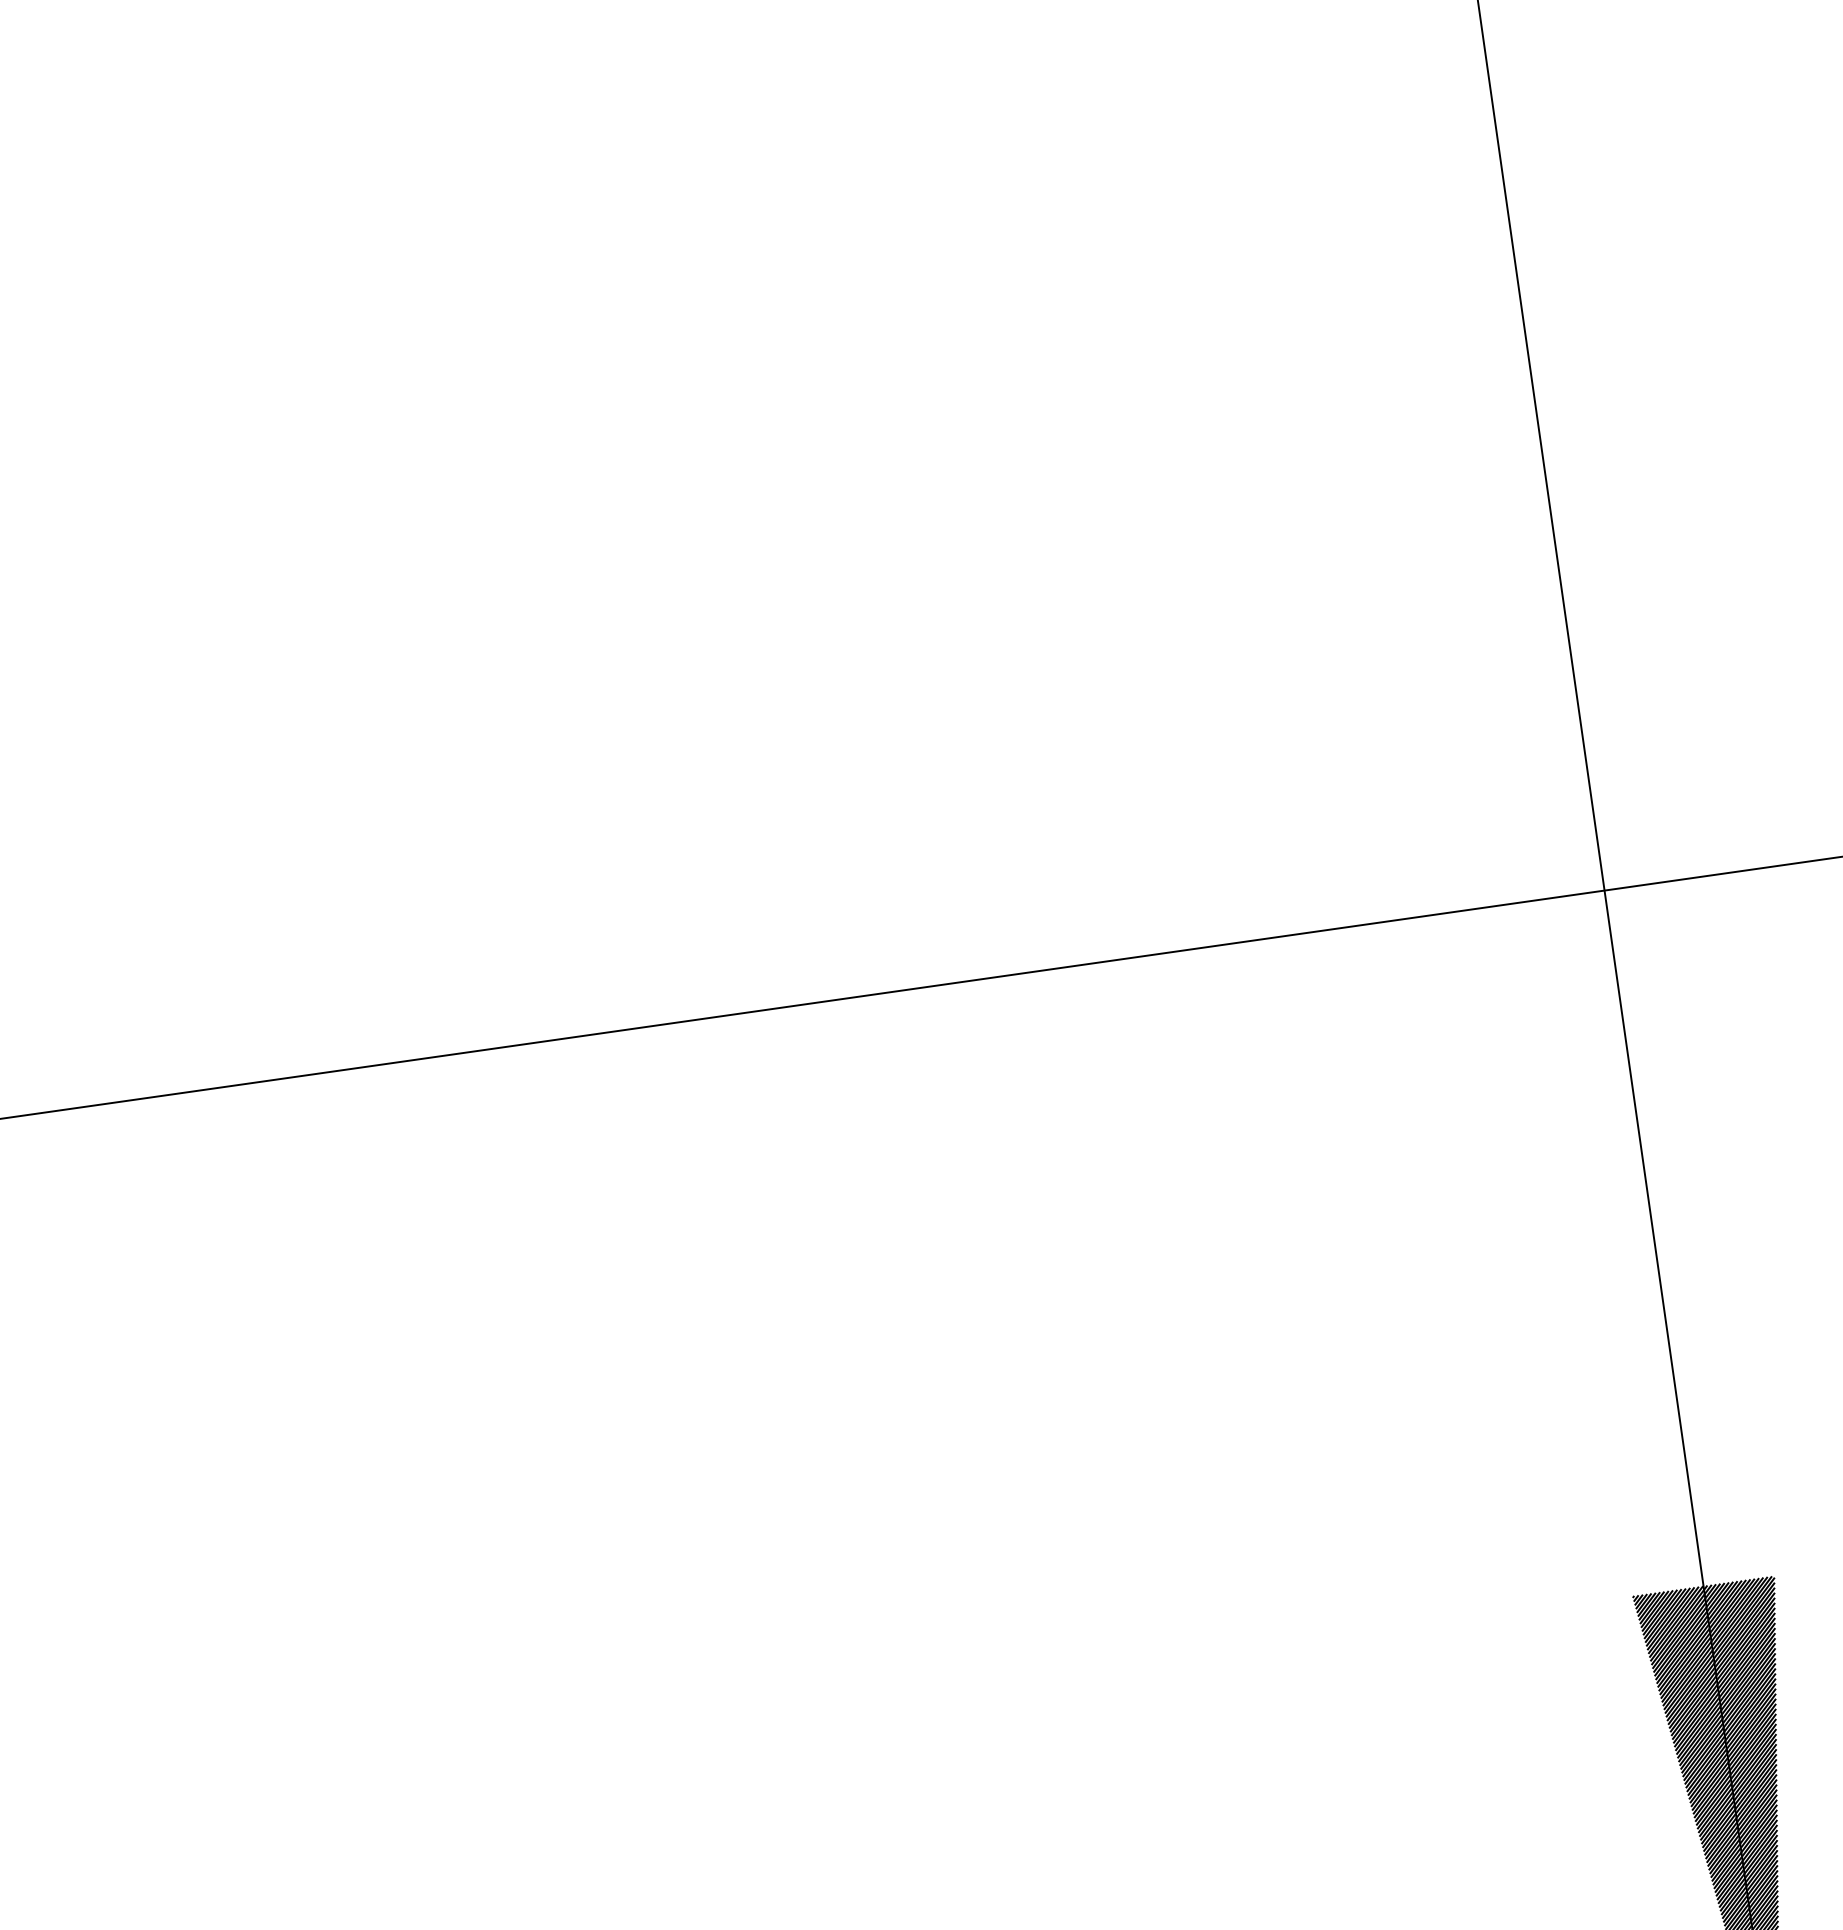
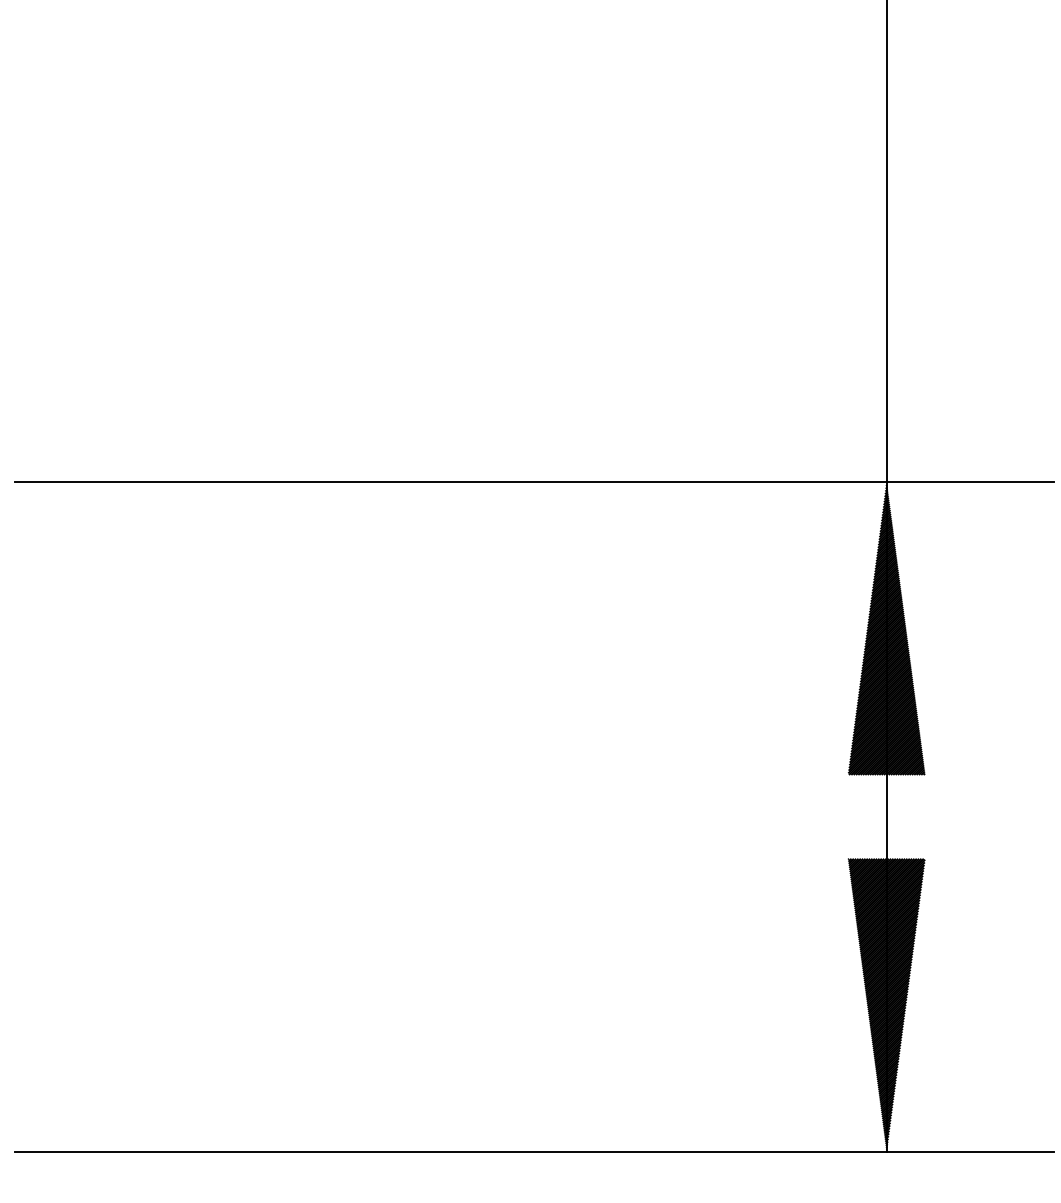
hatch: (1642, 1162) -> (886, 629), added

